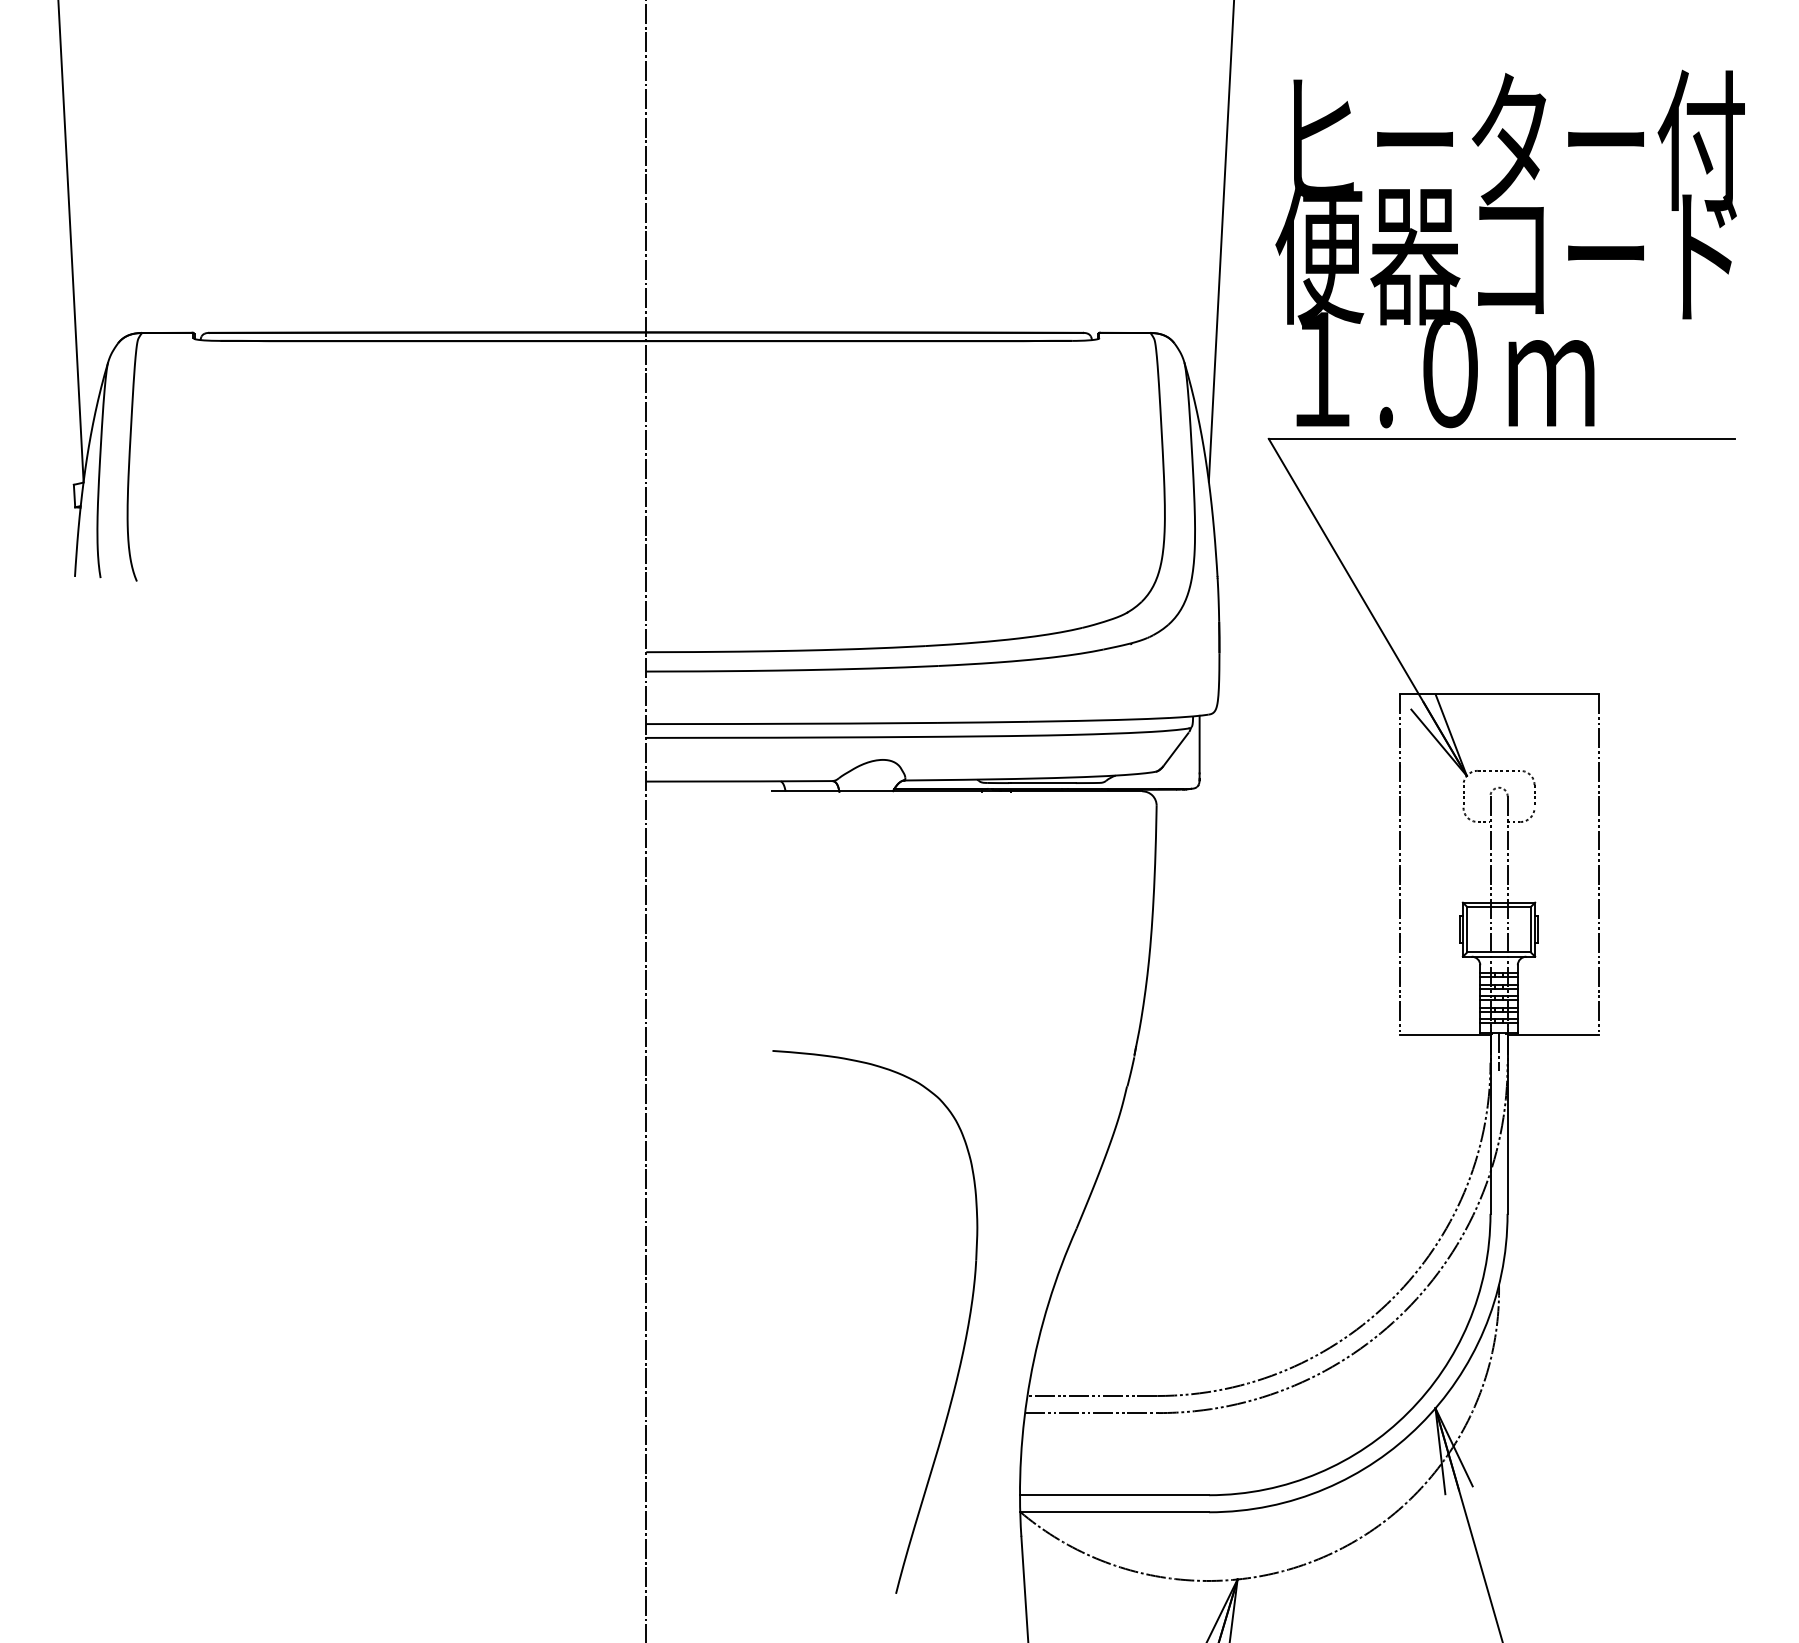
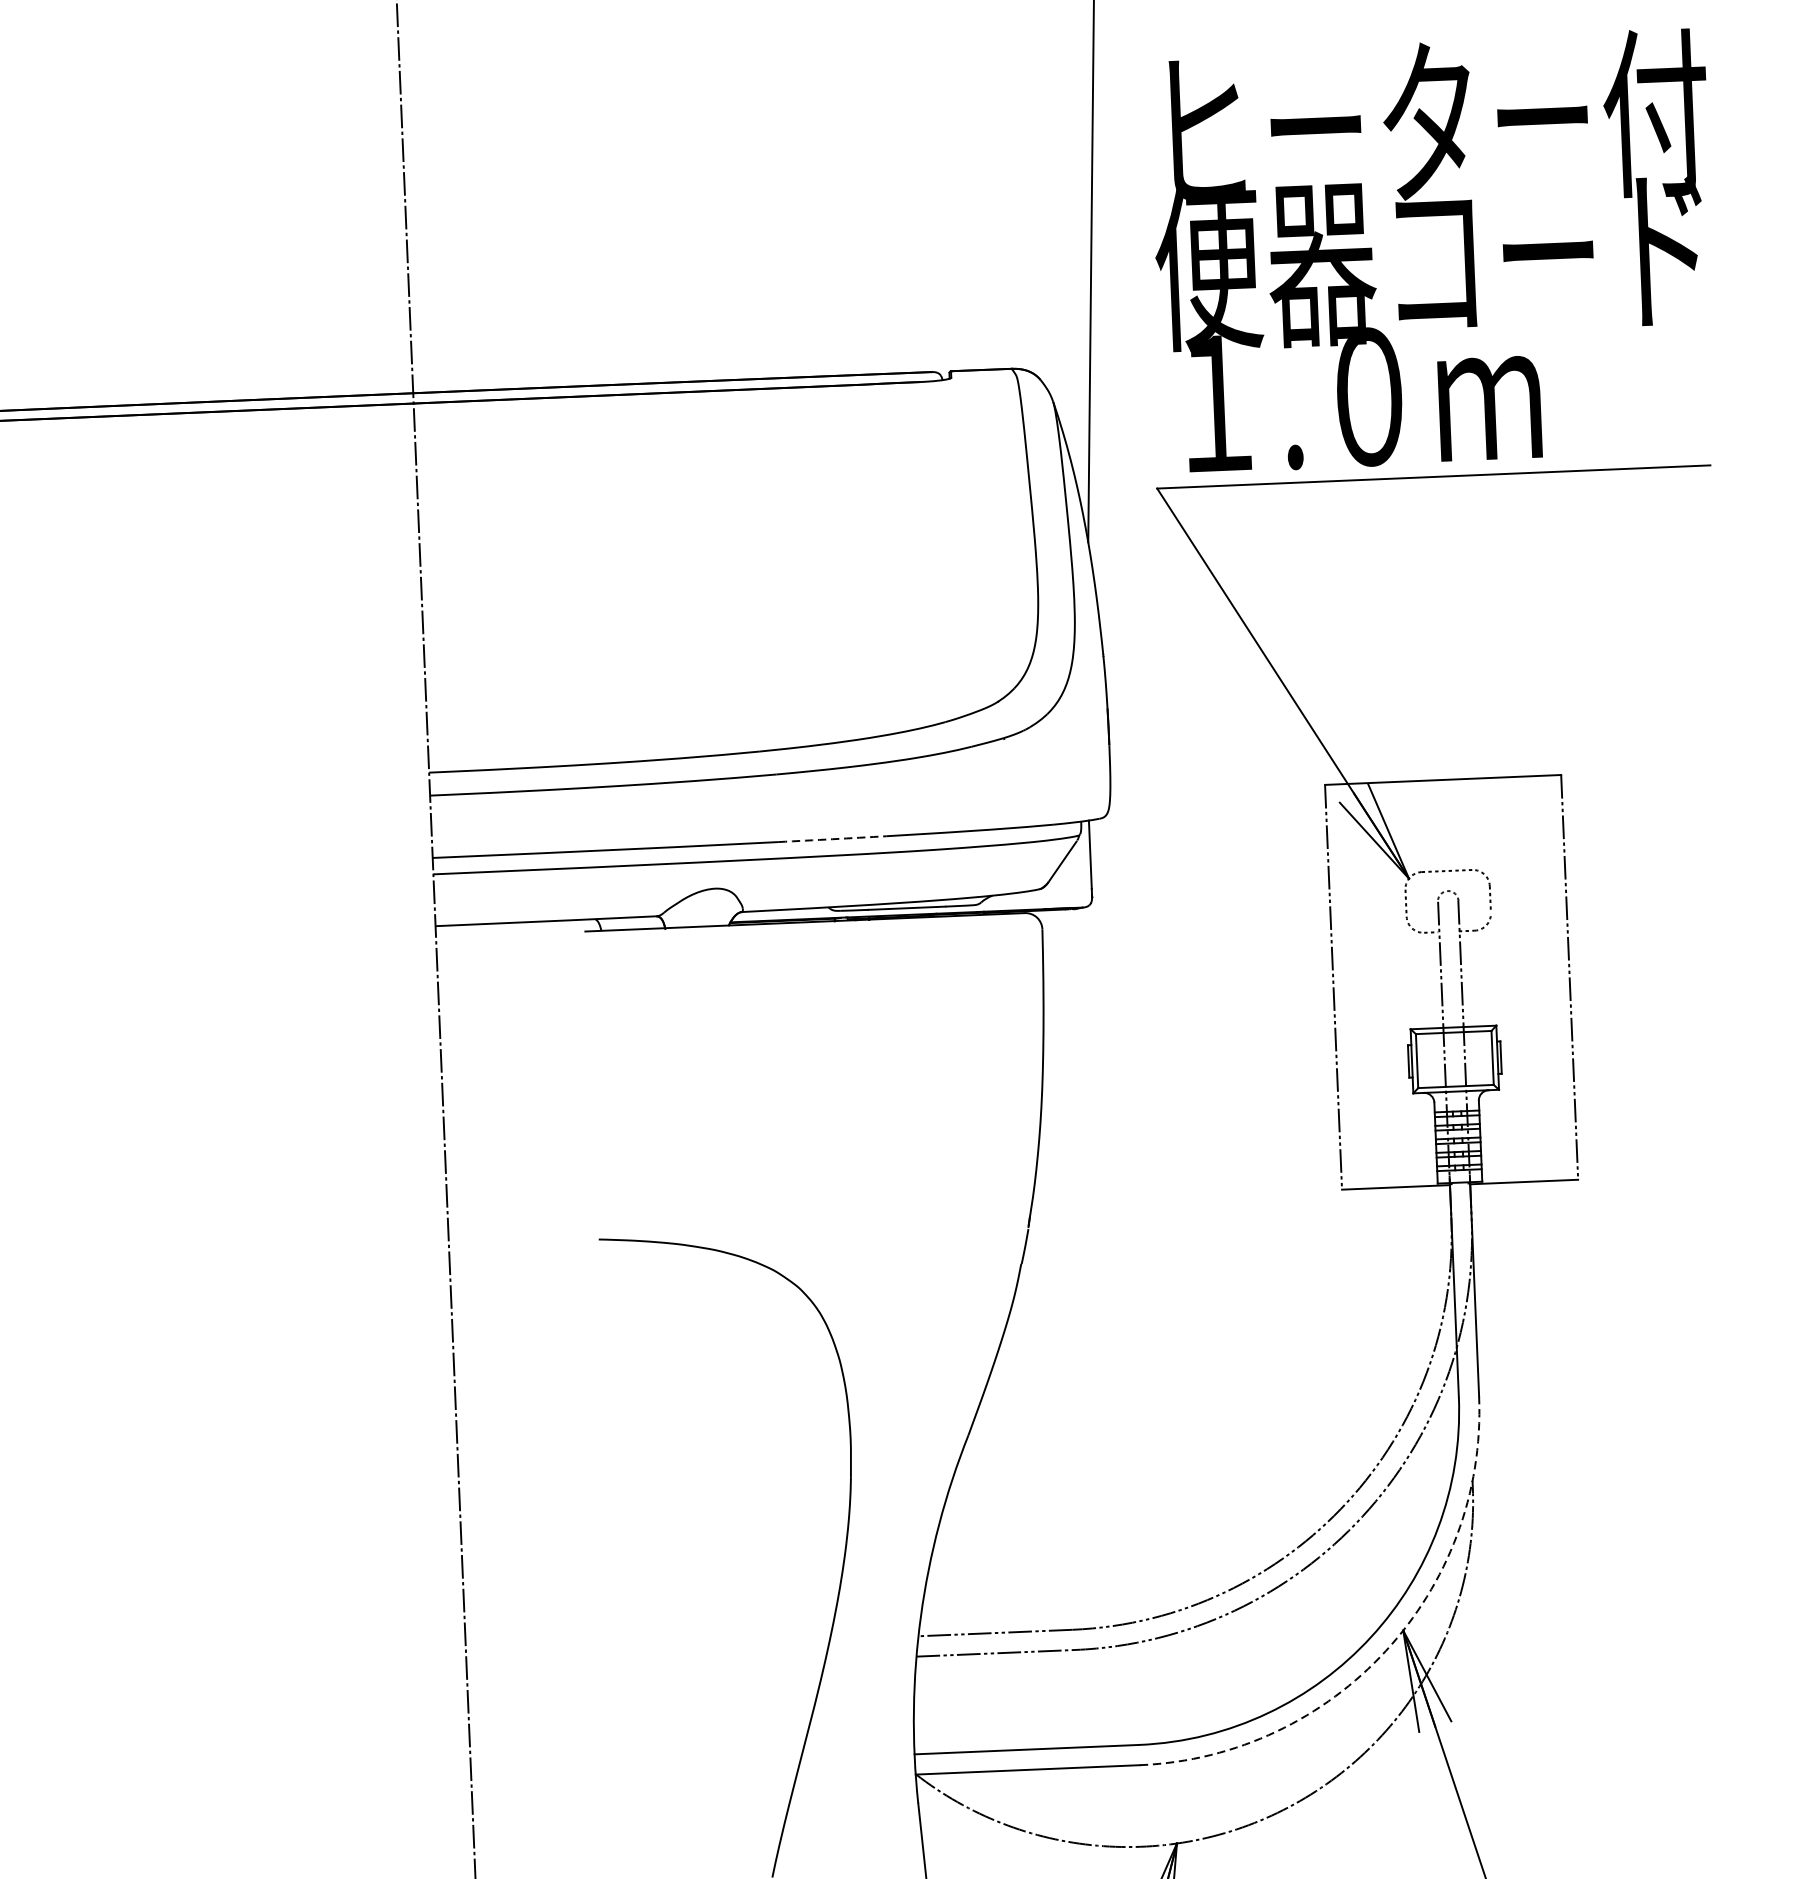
arc: (983, 722) -> (832, 839), solid -> dashed
line: (1499, 1052) -> (1461, 1205), removed
arc: (1420, 1424) -> (1386, 1650), solid -> dashed

